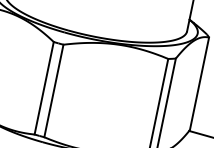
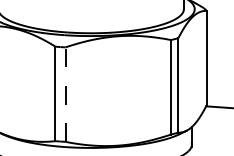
line: (53, 90) -> (65, 94), solid -> dashed

